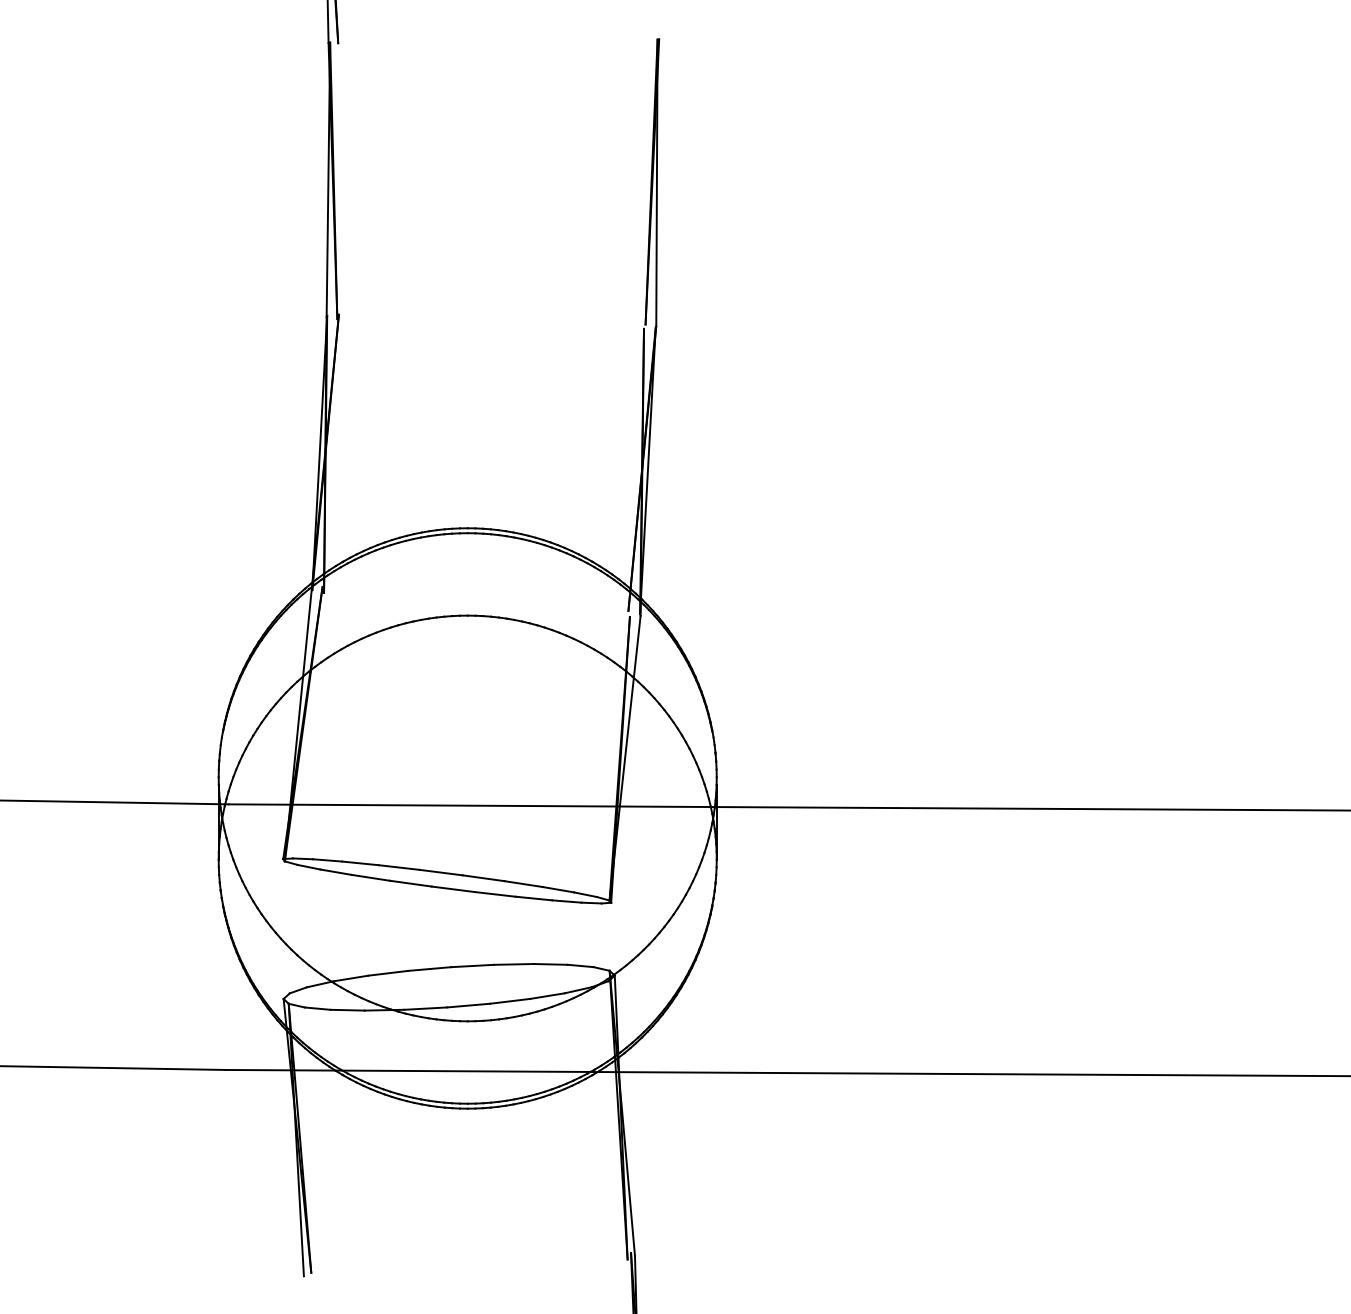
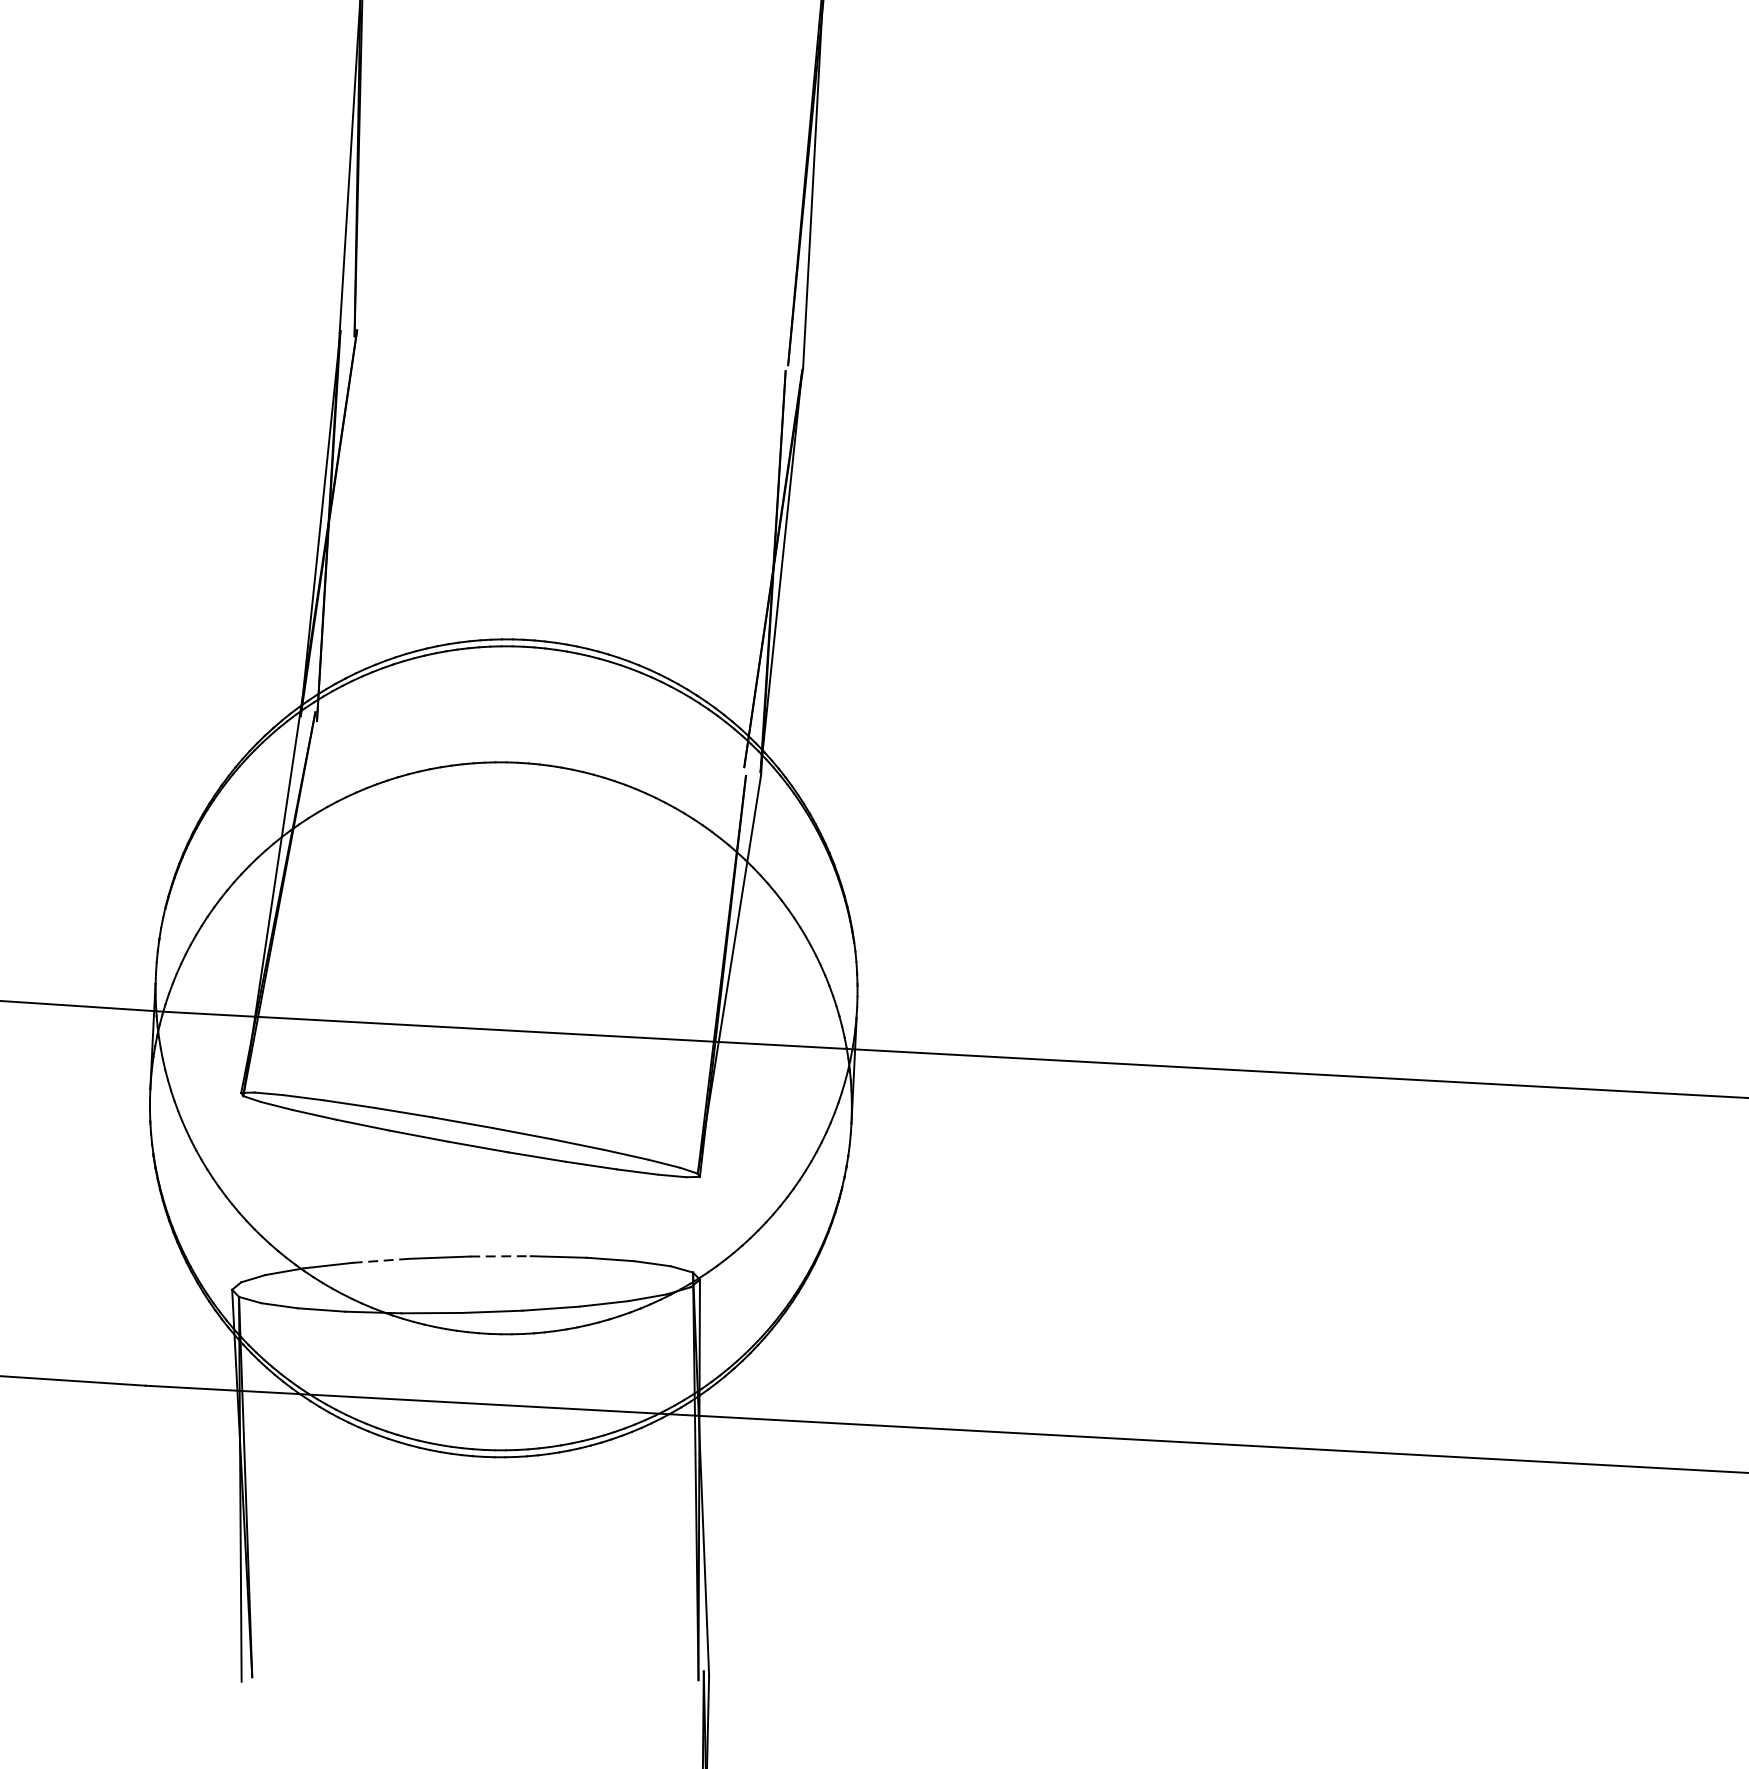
line: (473, 965) -> (501, 1255), solid -> dashed
line: (388, 973) -> (381, 1261), solid -> dashed

